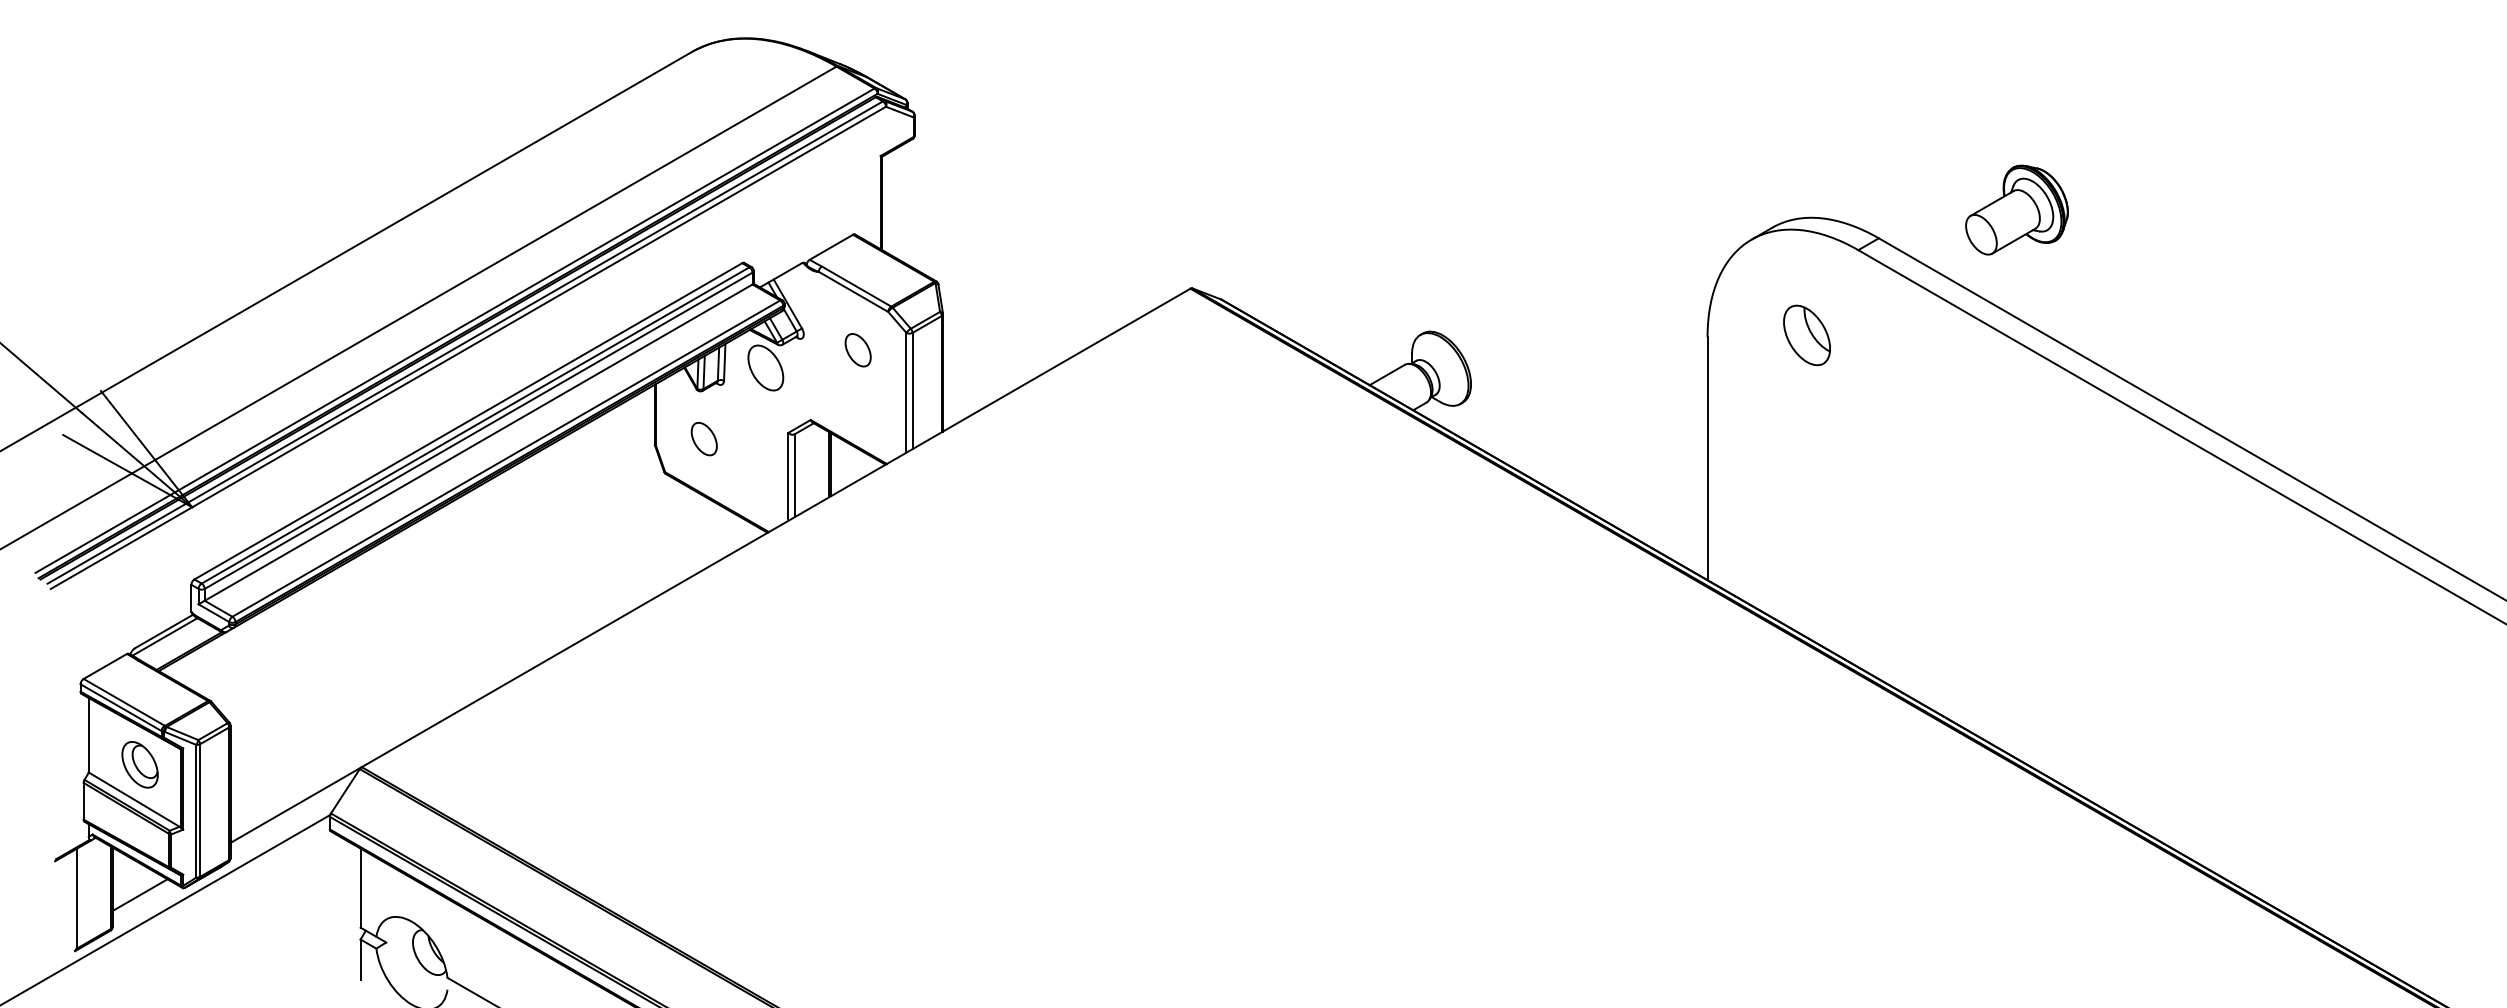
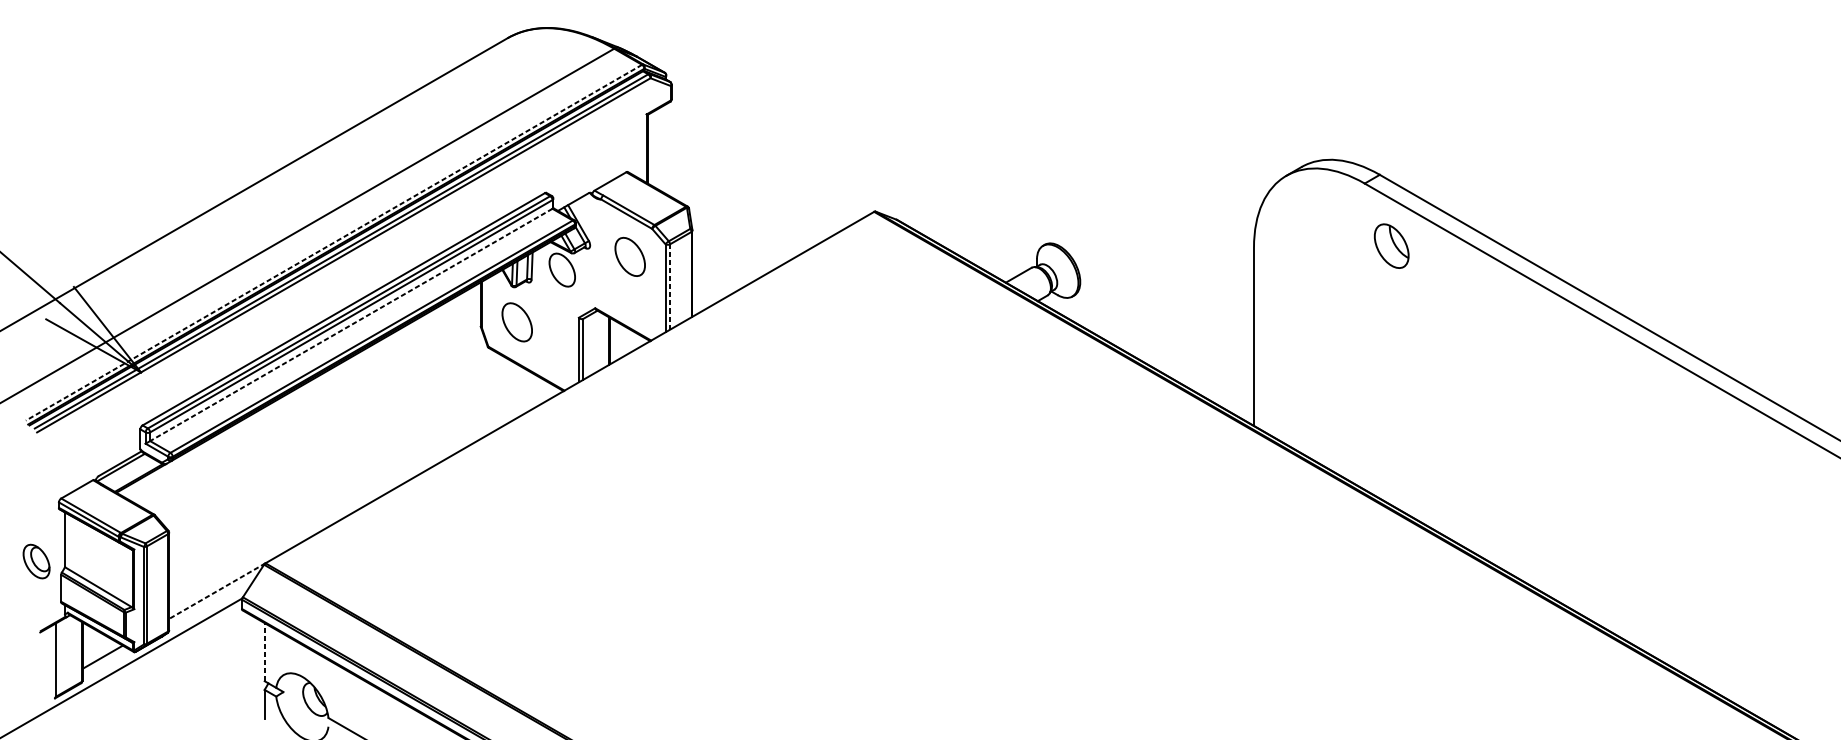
part: (2016, 209) -> (1480, 153), removed
line: (454, 330) -> (333, 242), solid -> dashed
part: (1806, 335) -> (1391, 246), moved
part: (857, 350) -> (629, 257), size x1.6
line: (912, 390) -> (670, 286), solid -> dashed
part: (703, 438) -> (516, 321), size x1.6
line: (478, 442) -> (351, 324), solid -> dashed
part: (139, 764) -> (36, 561), moved
line: (296, 805) -> (217, 591), solid -> dashed
line: (360, 888) -> (264, 652), solid -> dashed

